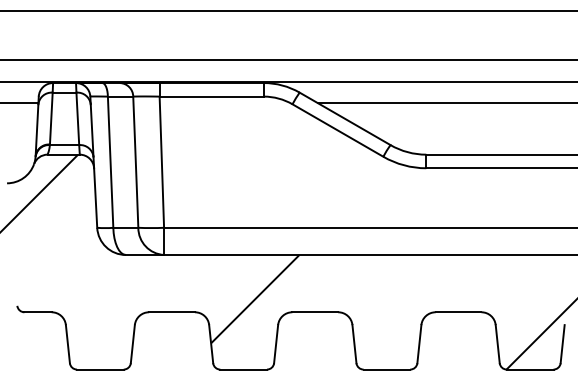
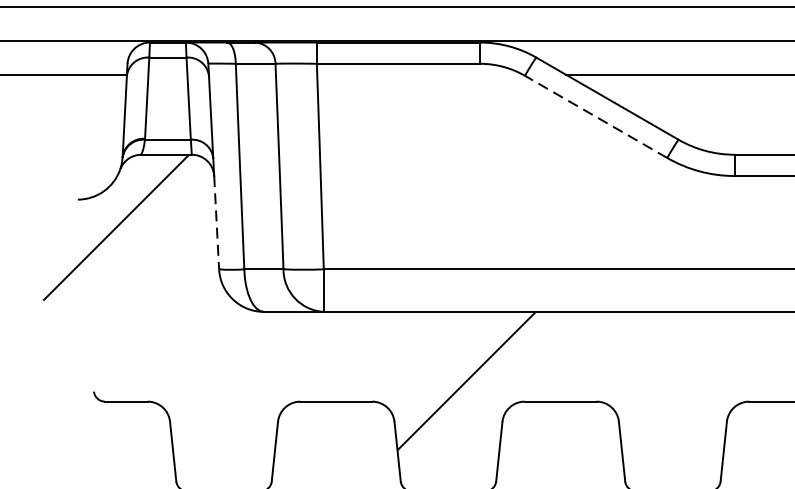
line: (337, 130) -> (595, 116), solid -> dashed
line: (95, 198) -> (216, 223), solid -> dashed

